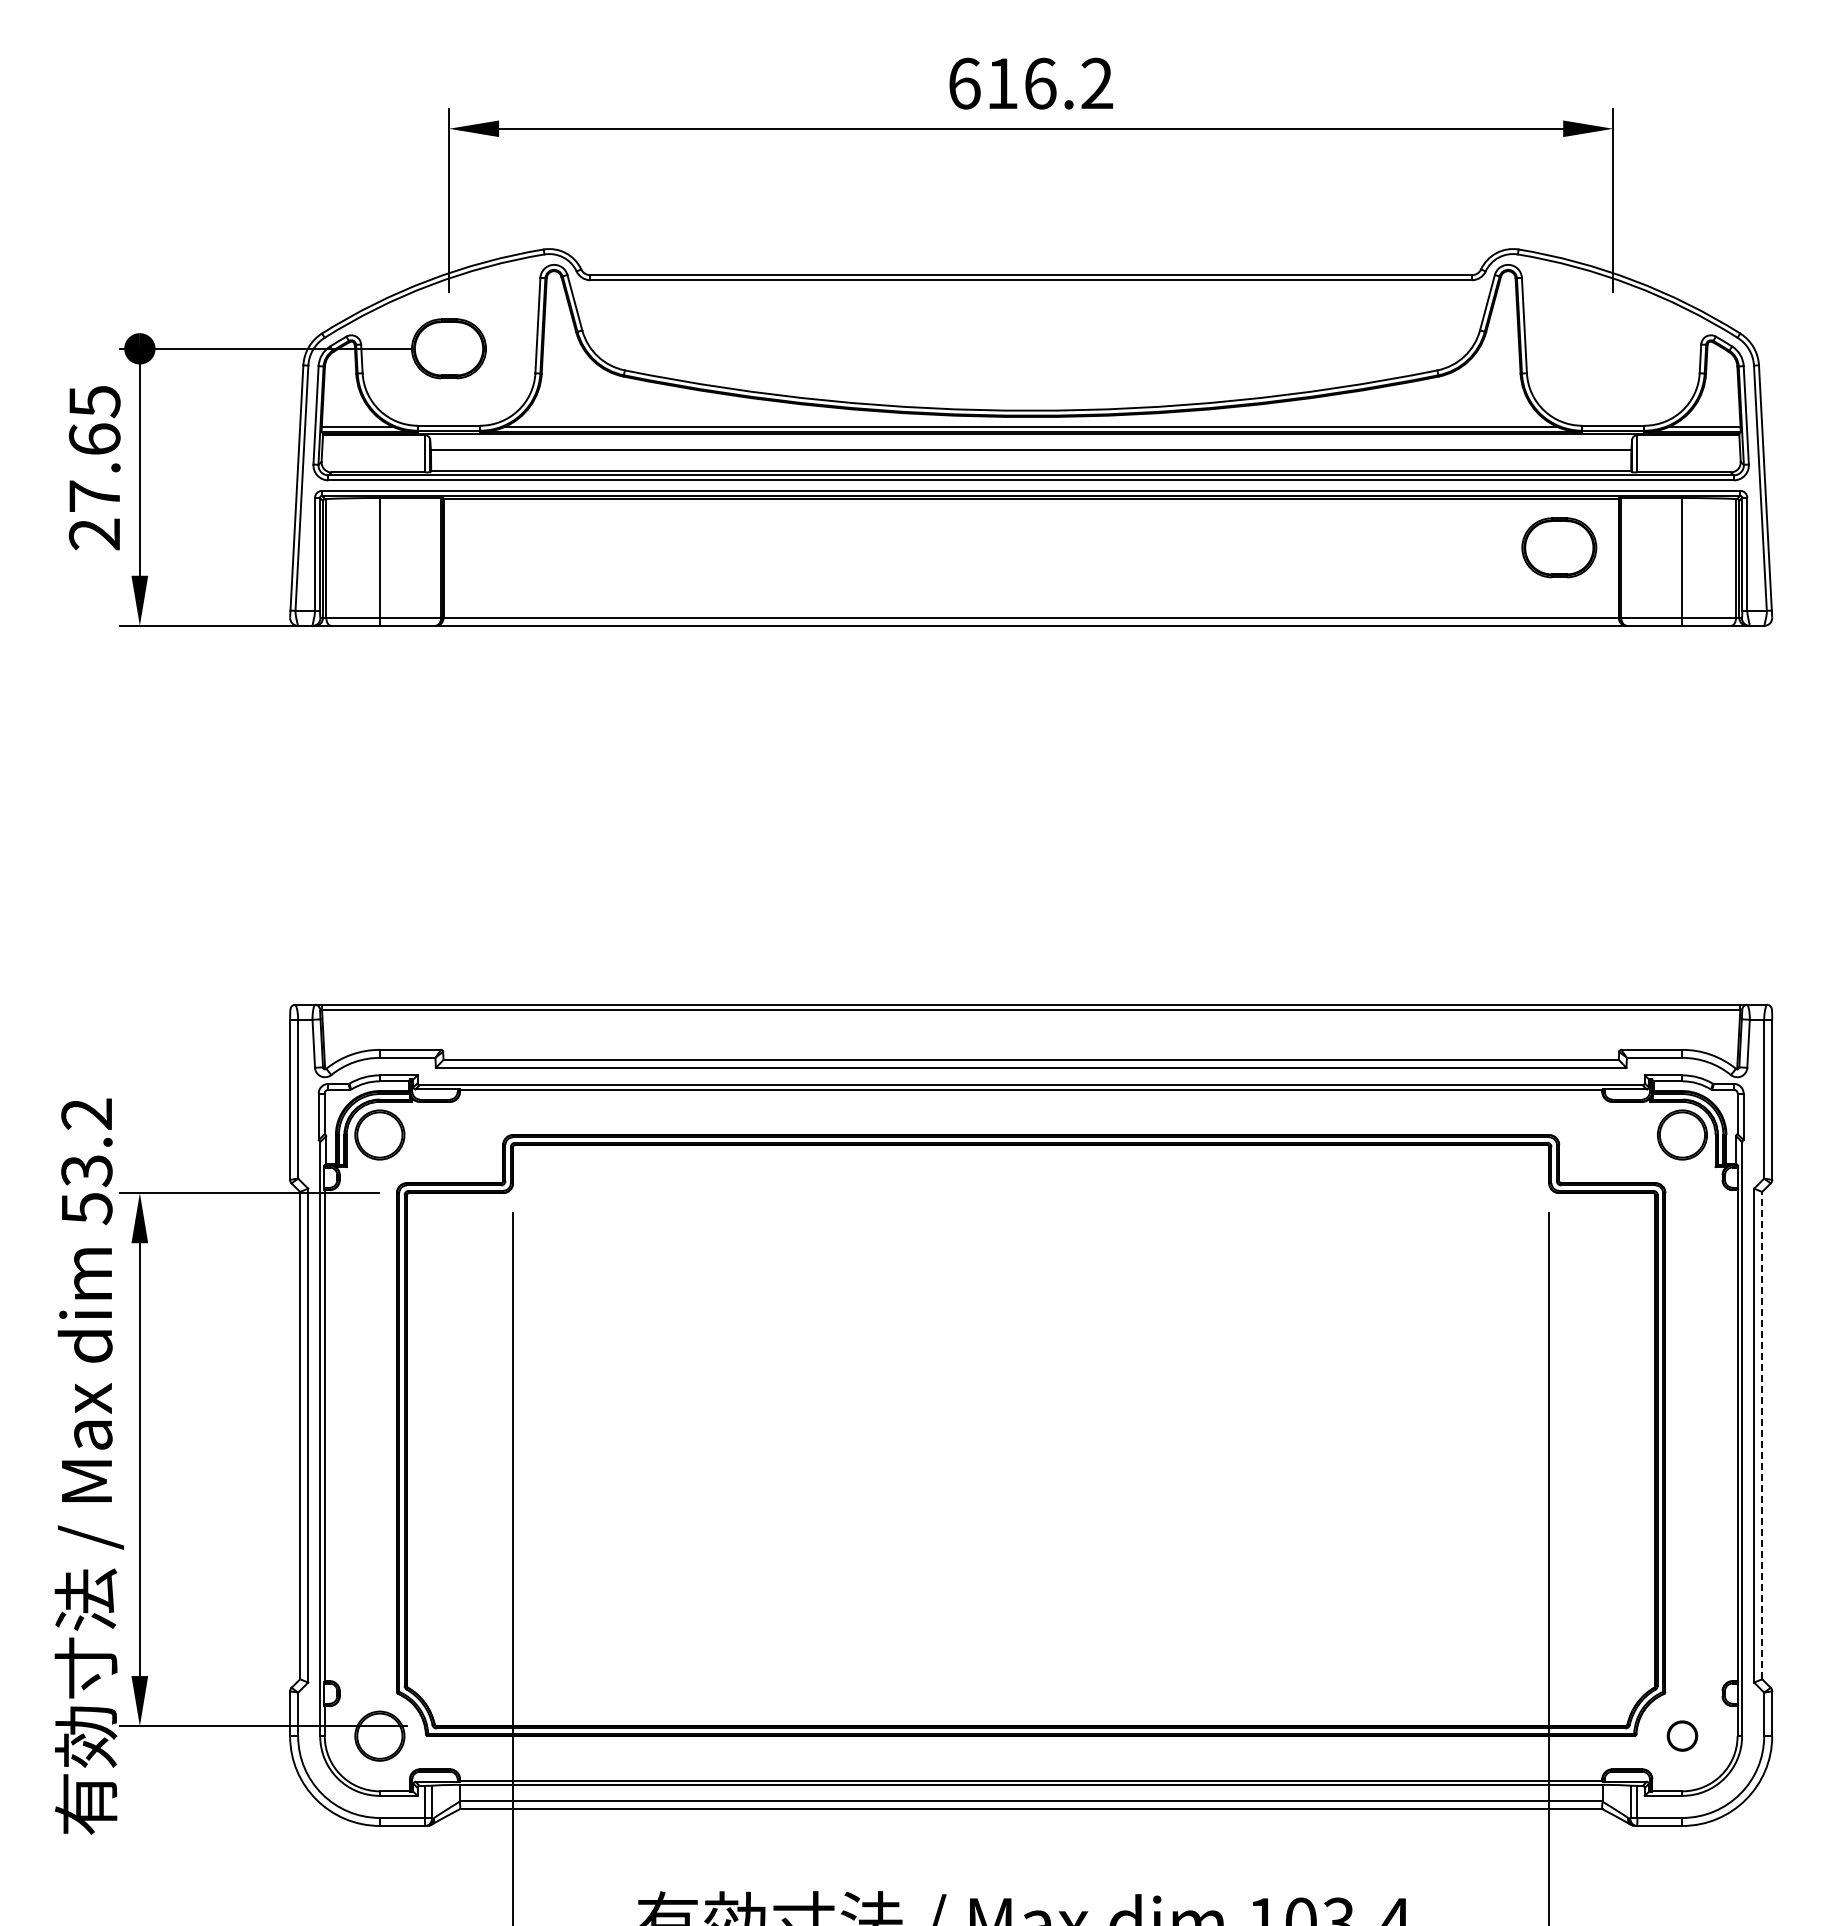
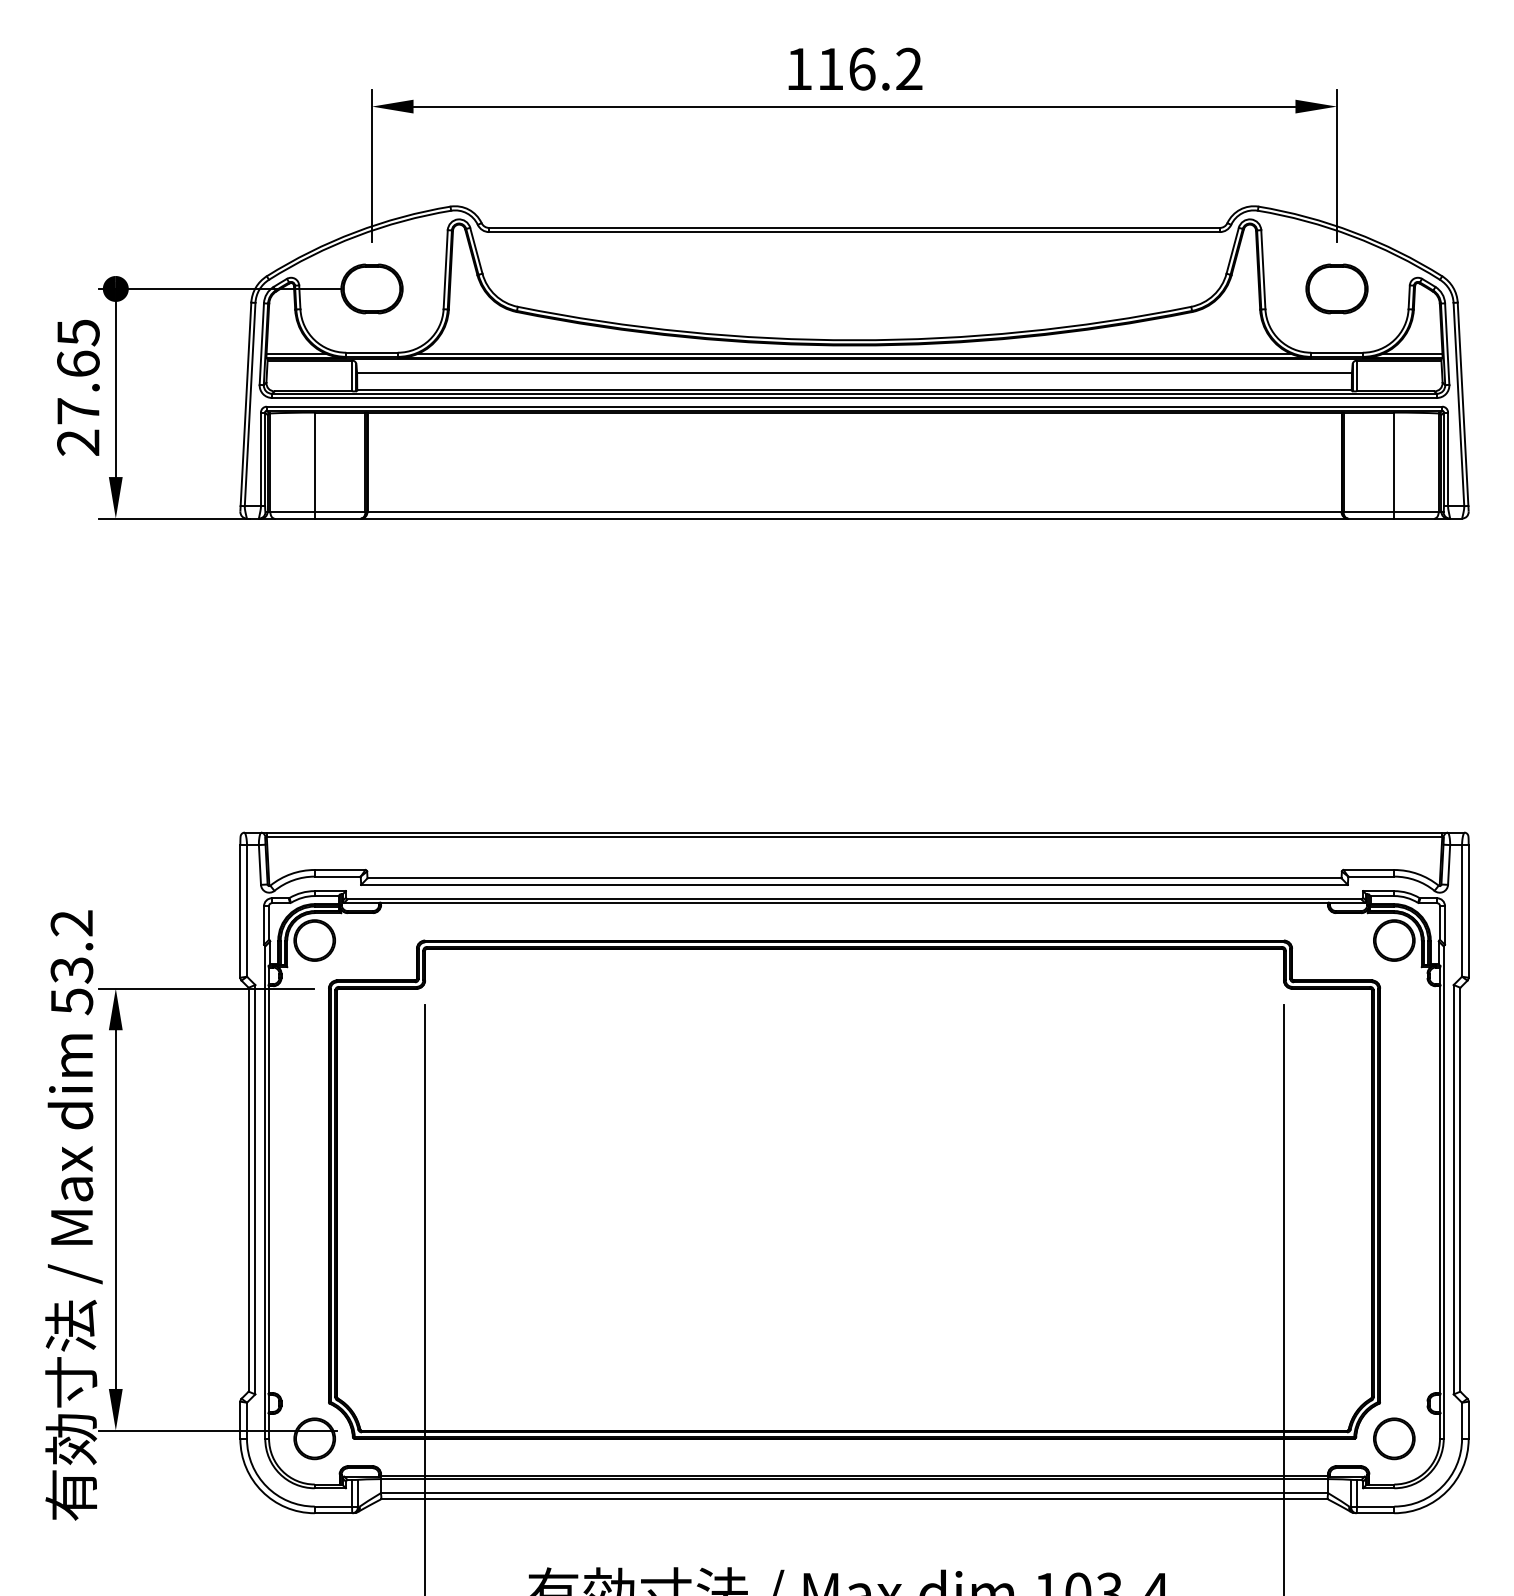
text: (964, 83) -> (799, 69), 616.2 -> 116.2
part: (1559, 547) -> (1337, 288), moved
line: (1762, 1435) -> (1460, 1189), dashed -> solid
part: (1682, 1735) -> (1394, 1438), size x1.67

